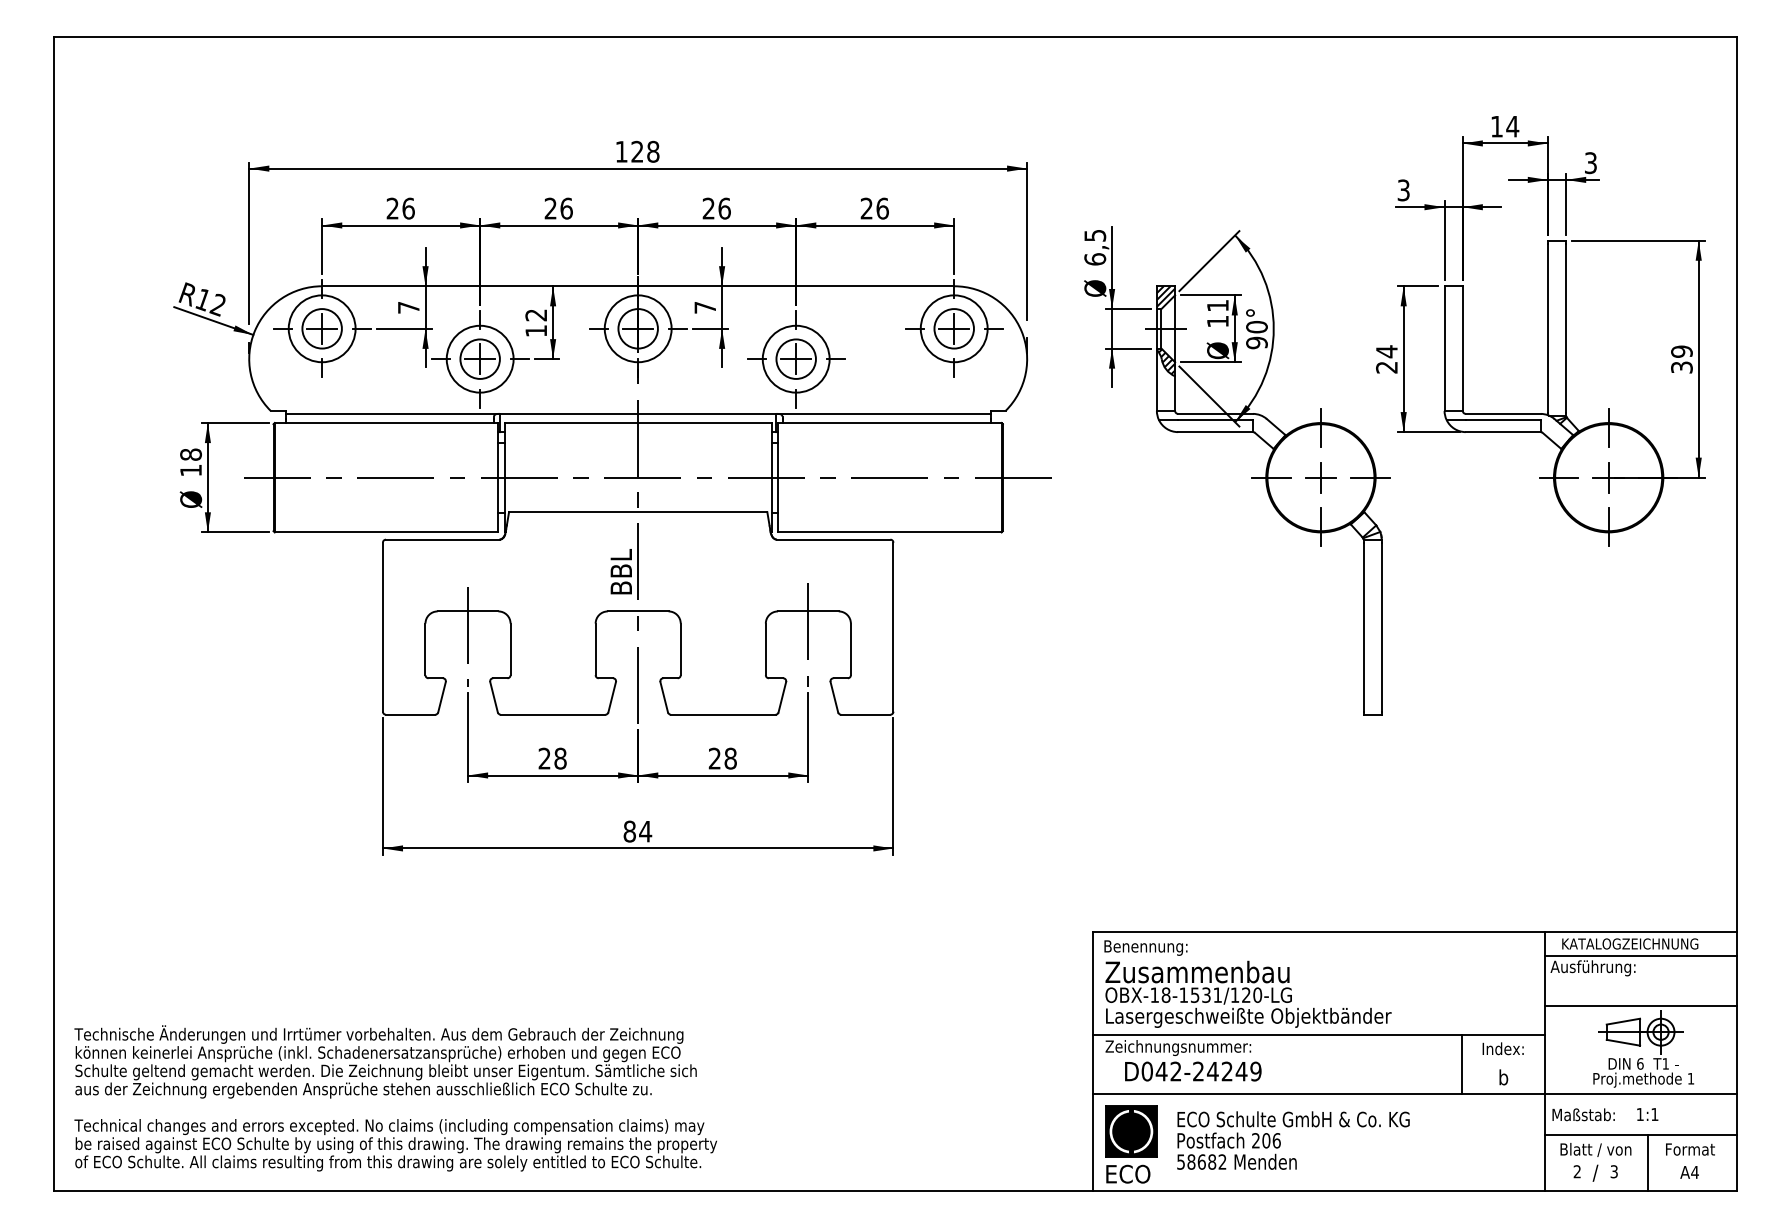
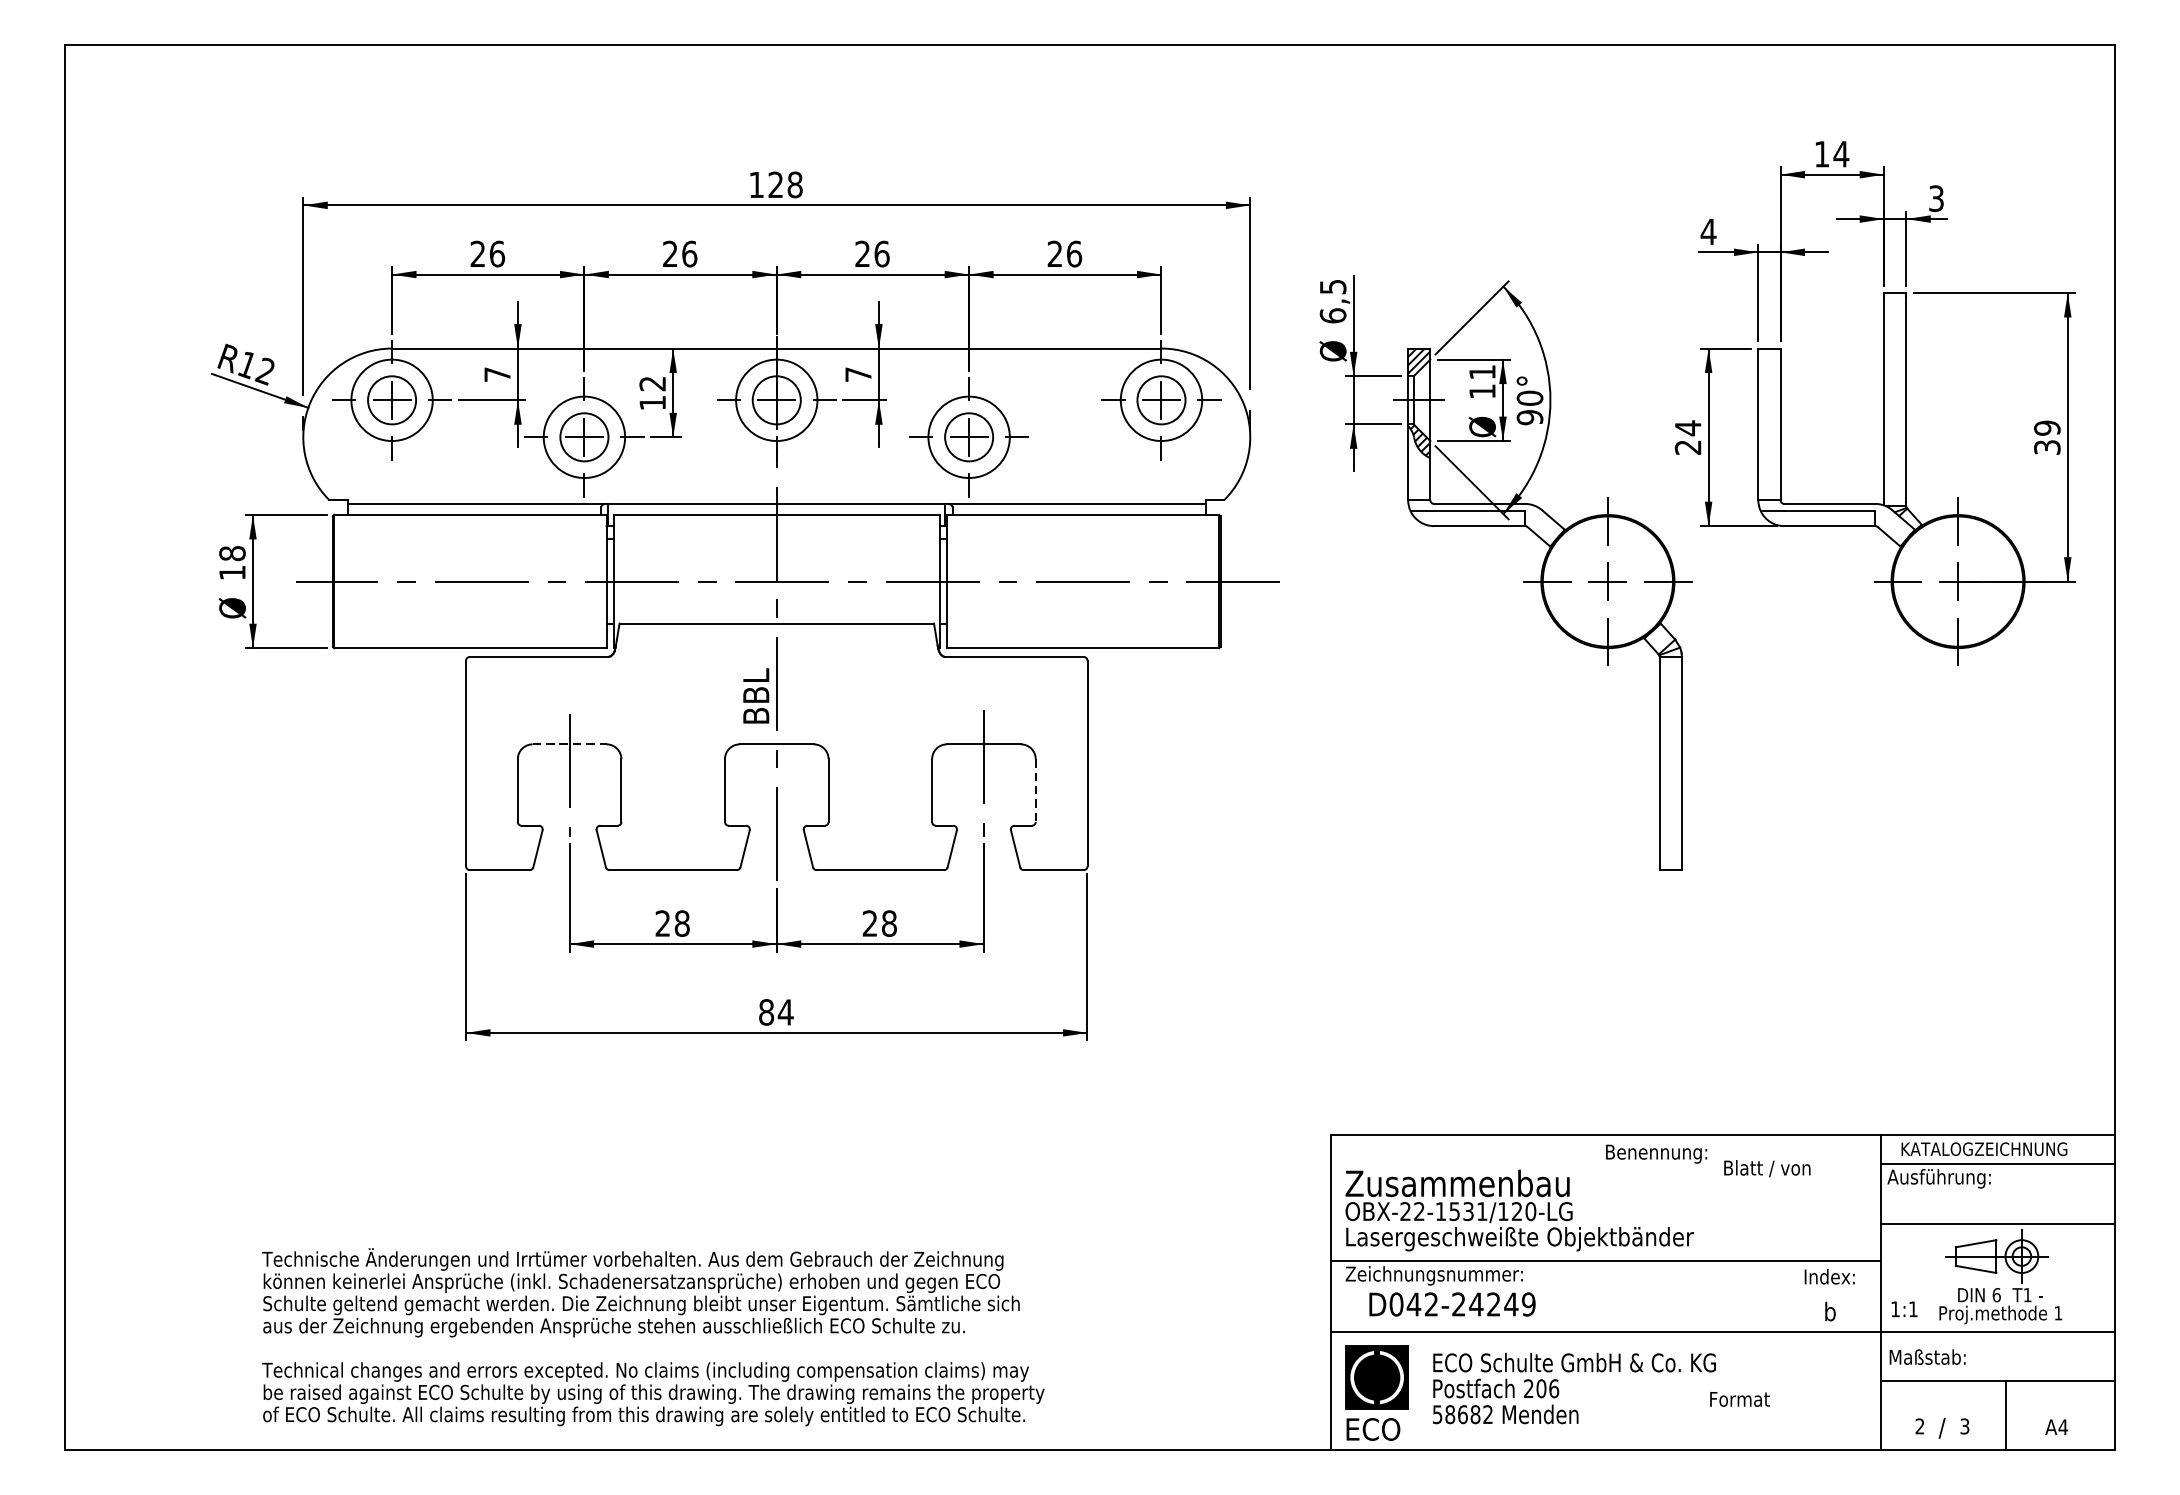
text: (1403, 190) -> (1708, 231), 3 -> 4
line: (468, 611) -> (570, 744), solid -> dashed
line: (850, 649) -> (1035, 790), solid -> dashed
text: (1145, 947) -> (1656, 1153), moved
text: (1160, 994) -> (1412, 1210), OBX-18-1531/120-LG -> OBX-22-1531/120-LG
line: (1462, 1064) -> (1780, 1295), removed
text: (395, 1098) -> (652, 1337), moved
text: (1647, 1114) -> (1904, 1309), moved
text: (1595, 1149) -> (1766, 1168), moved
text: (1690, 1149) -> (1740, 1399), moved

